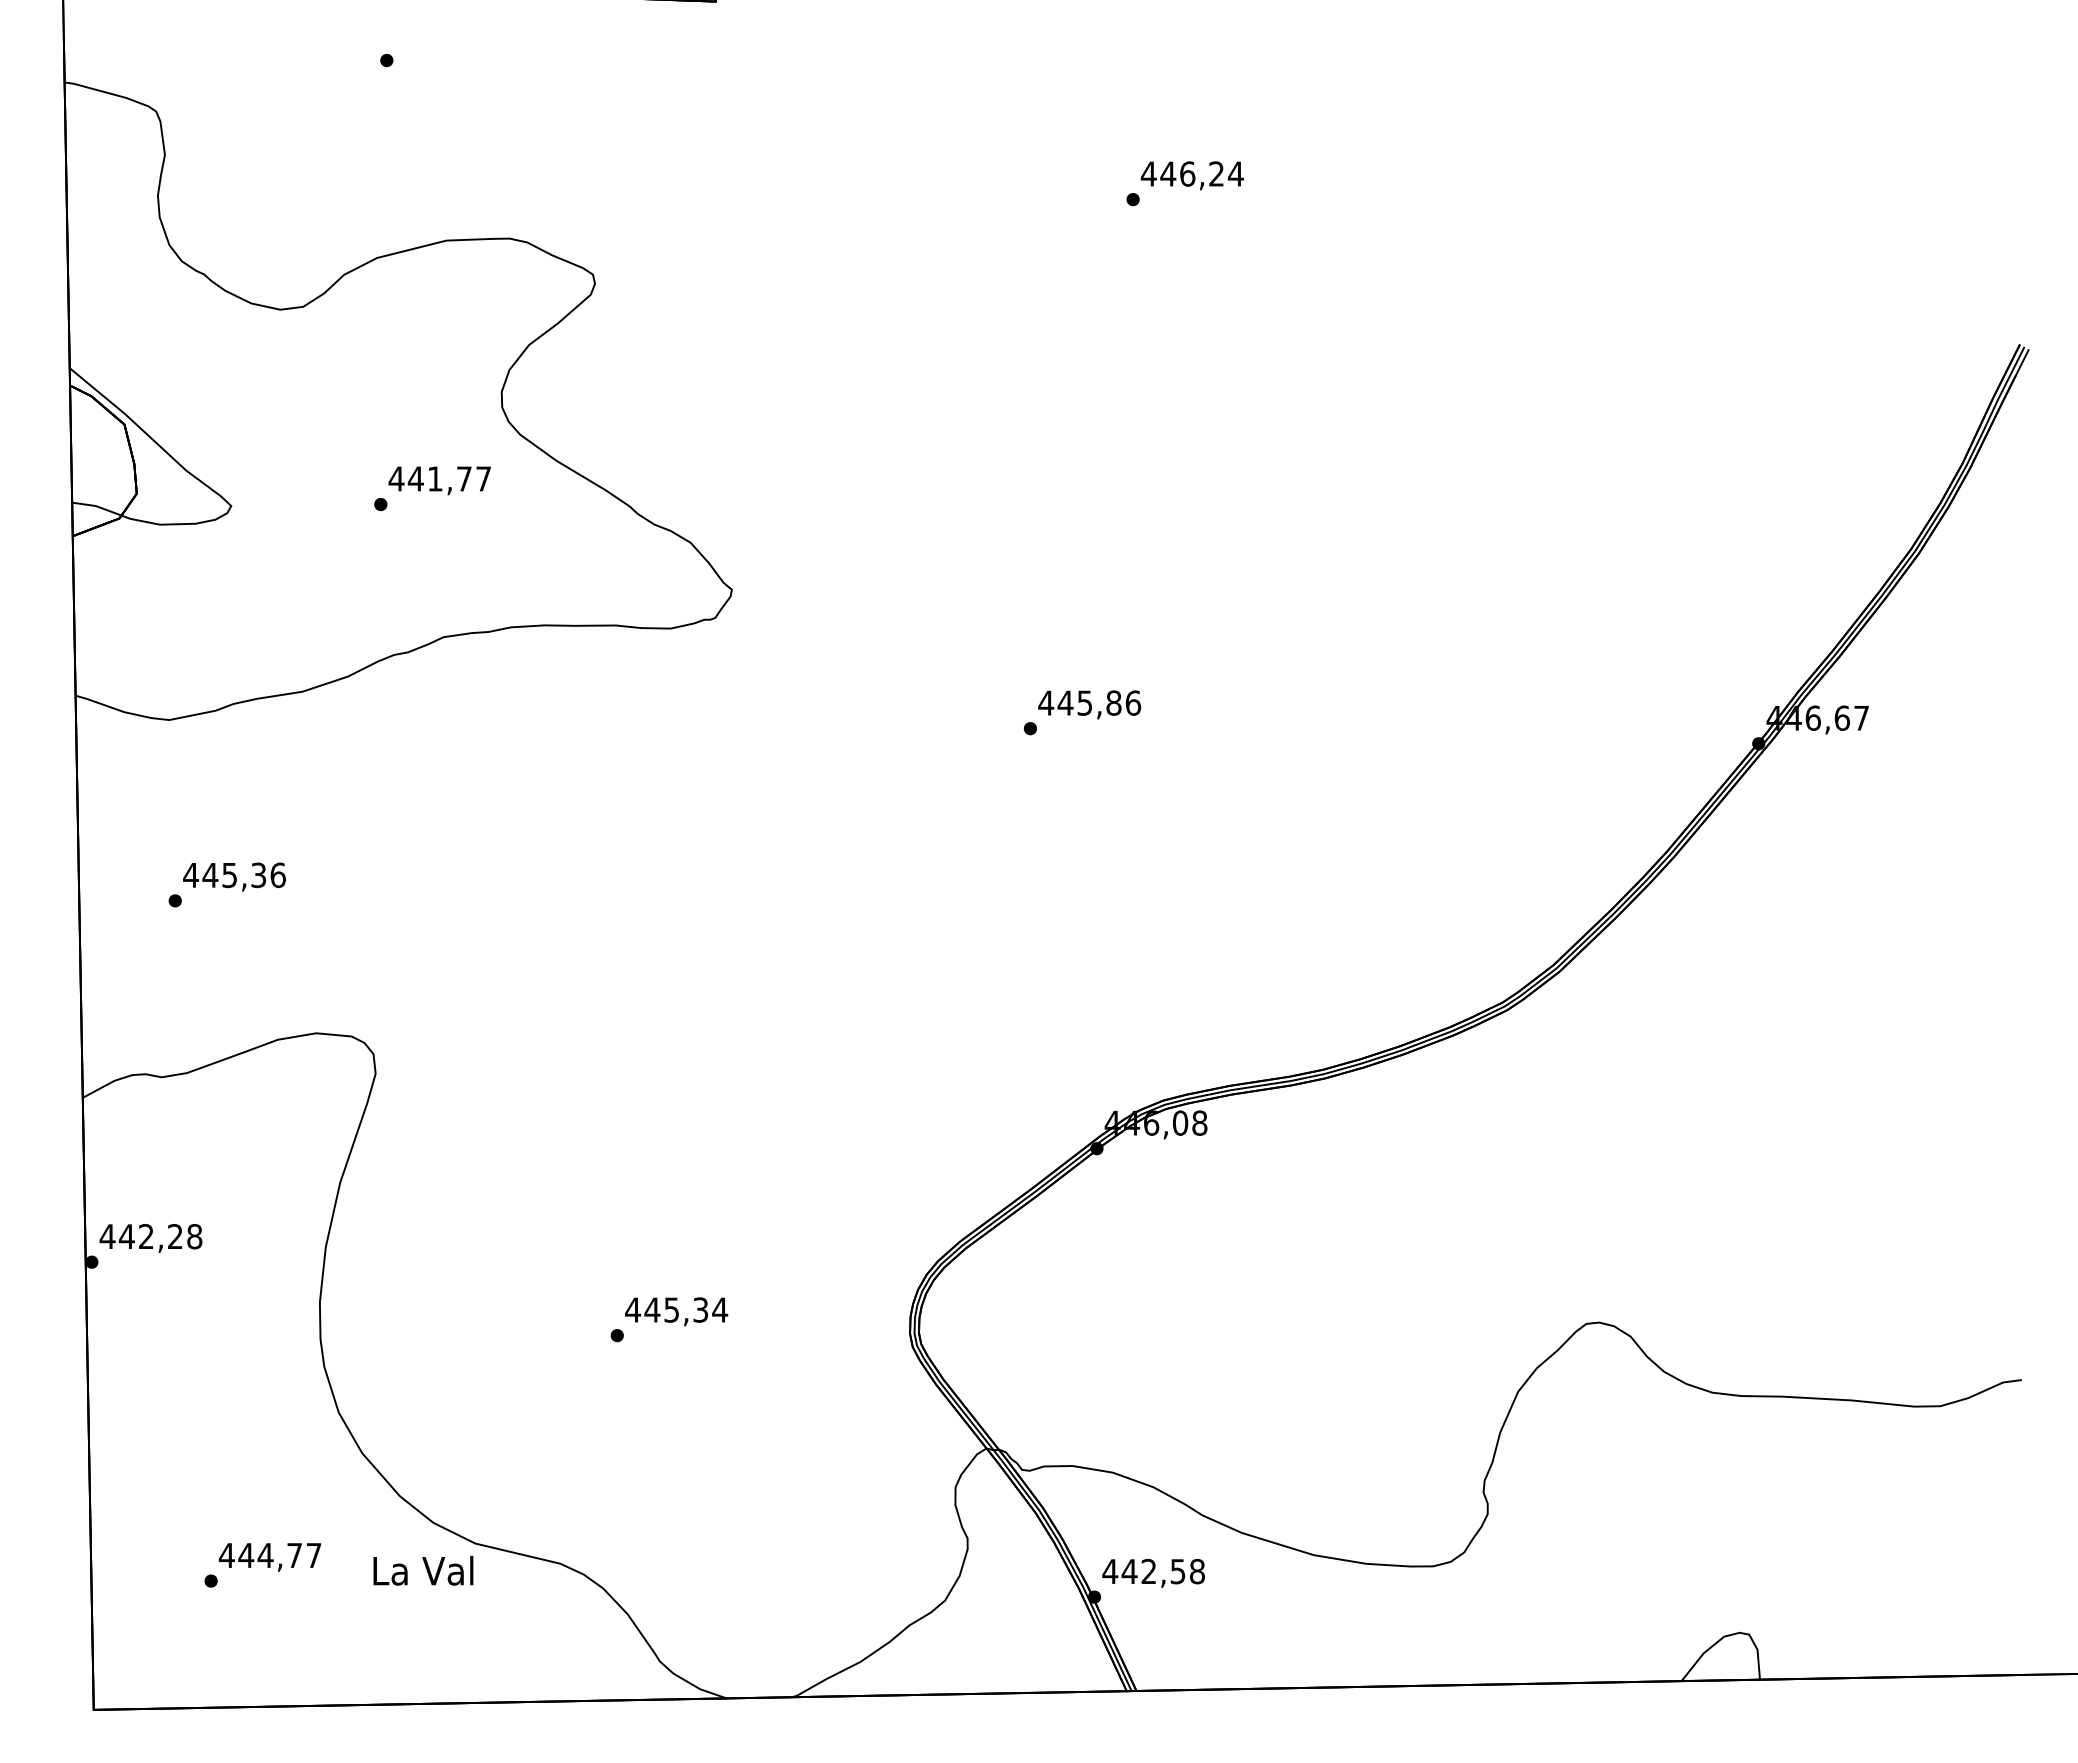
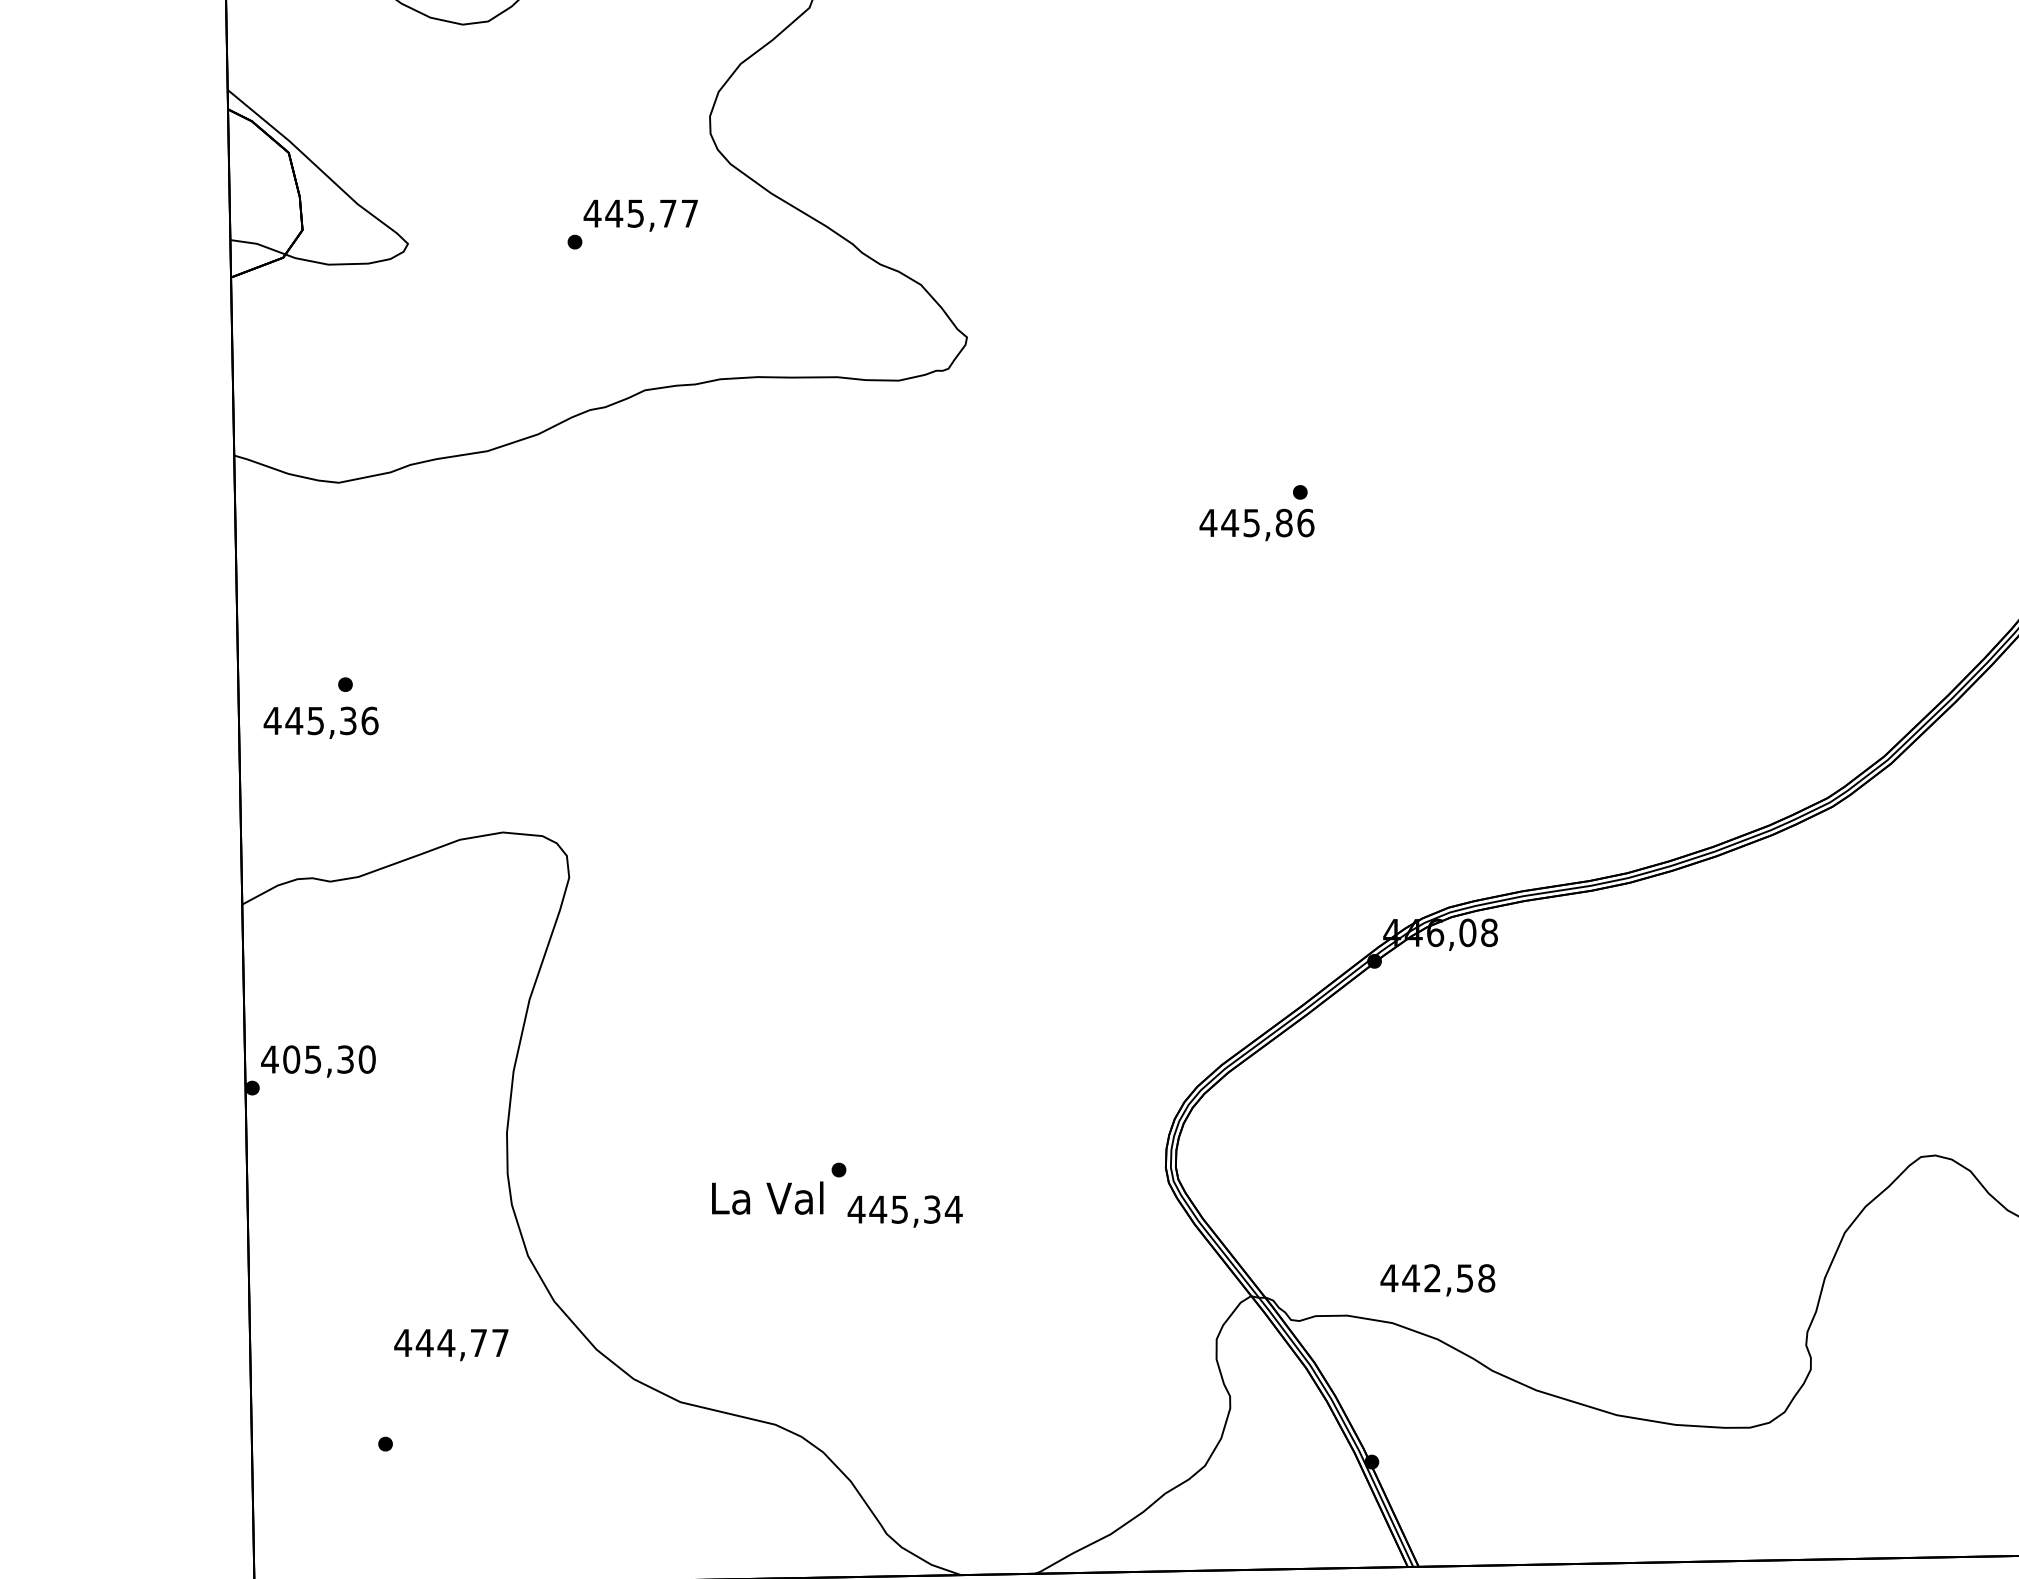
text: (435, 478) -> (636, 213), 441,77 -> 445,77
text: (1089, 704) -> (1256, 524), moved
text: (234, 876) -> (321, 722), moved
text: (160, 1236) -> (329, 1059), 442,28 -> 405,30
text: (676, 1311) -> (905, 1211), moved
text: (269, 1557) -> (450, 1345), moved
text: (423, 1570) -> (767, 1197), moved
text: (1153, 1572) -> (1437, 1279), moved

